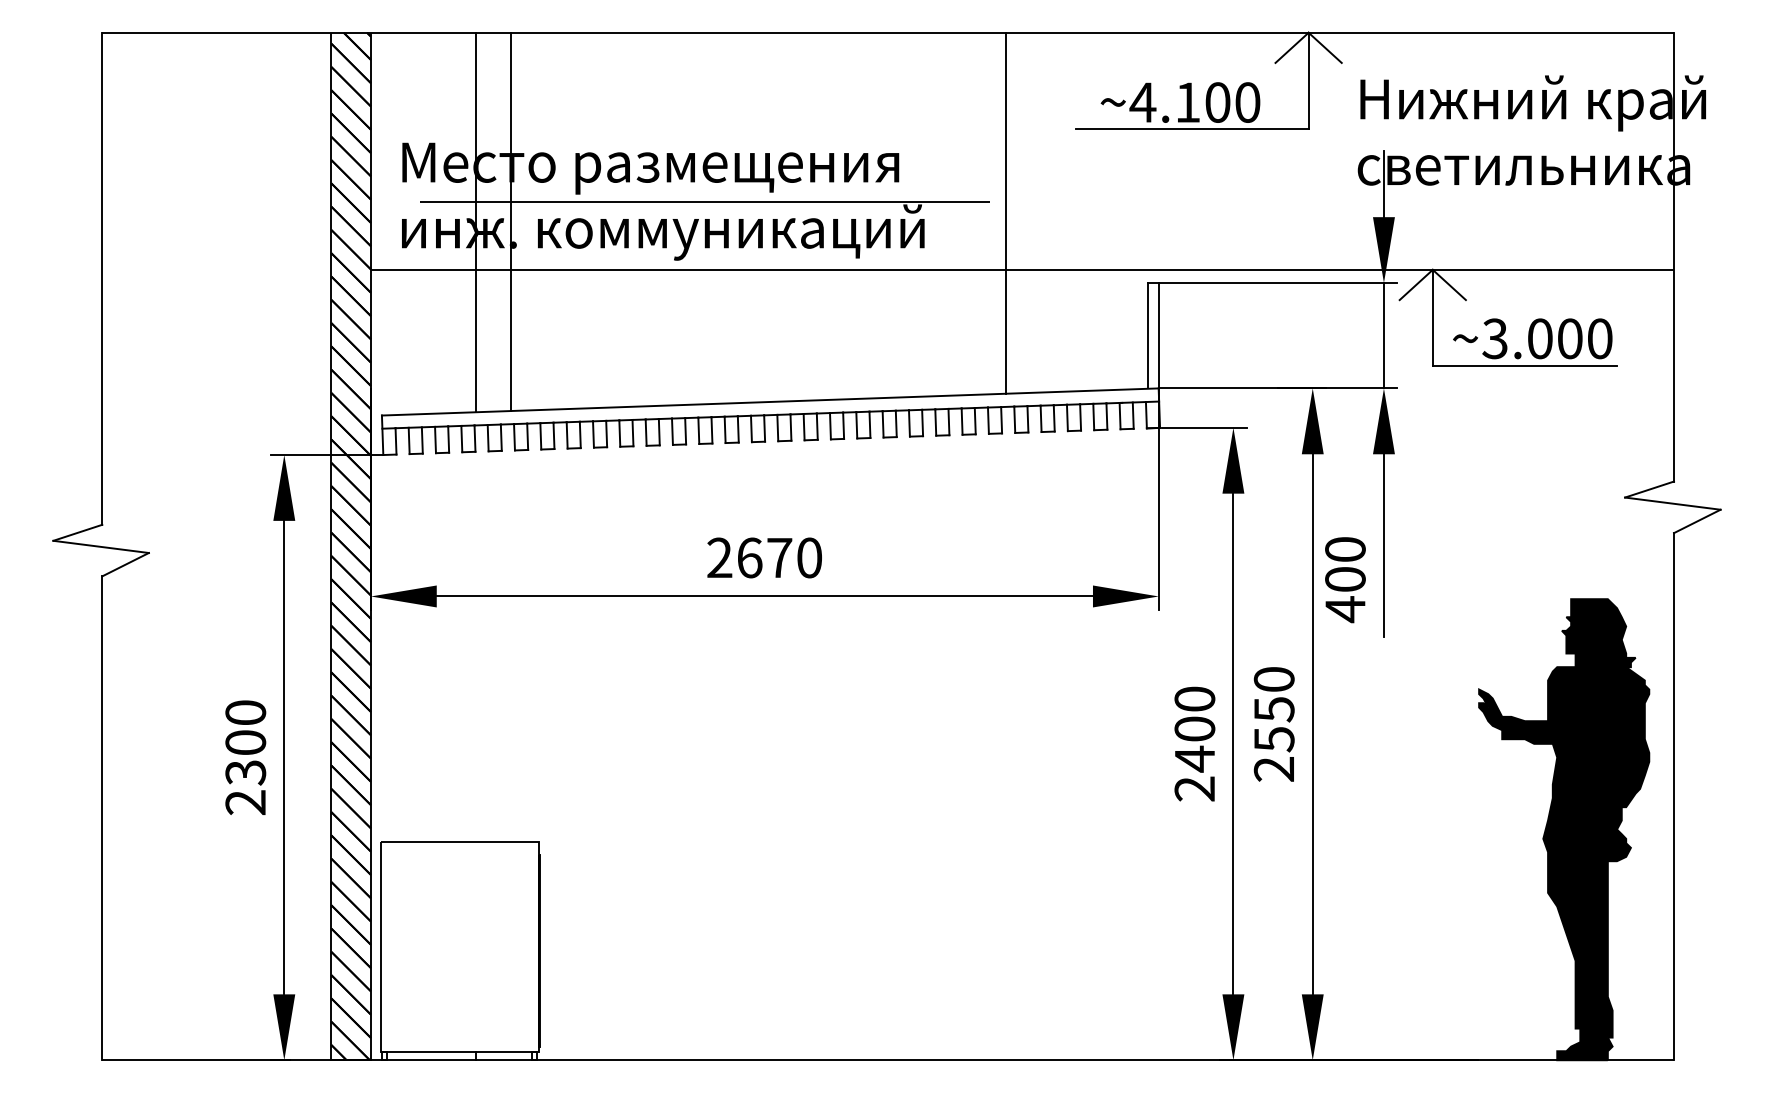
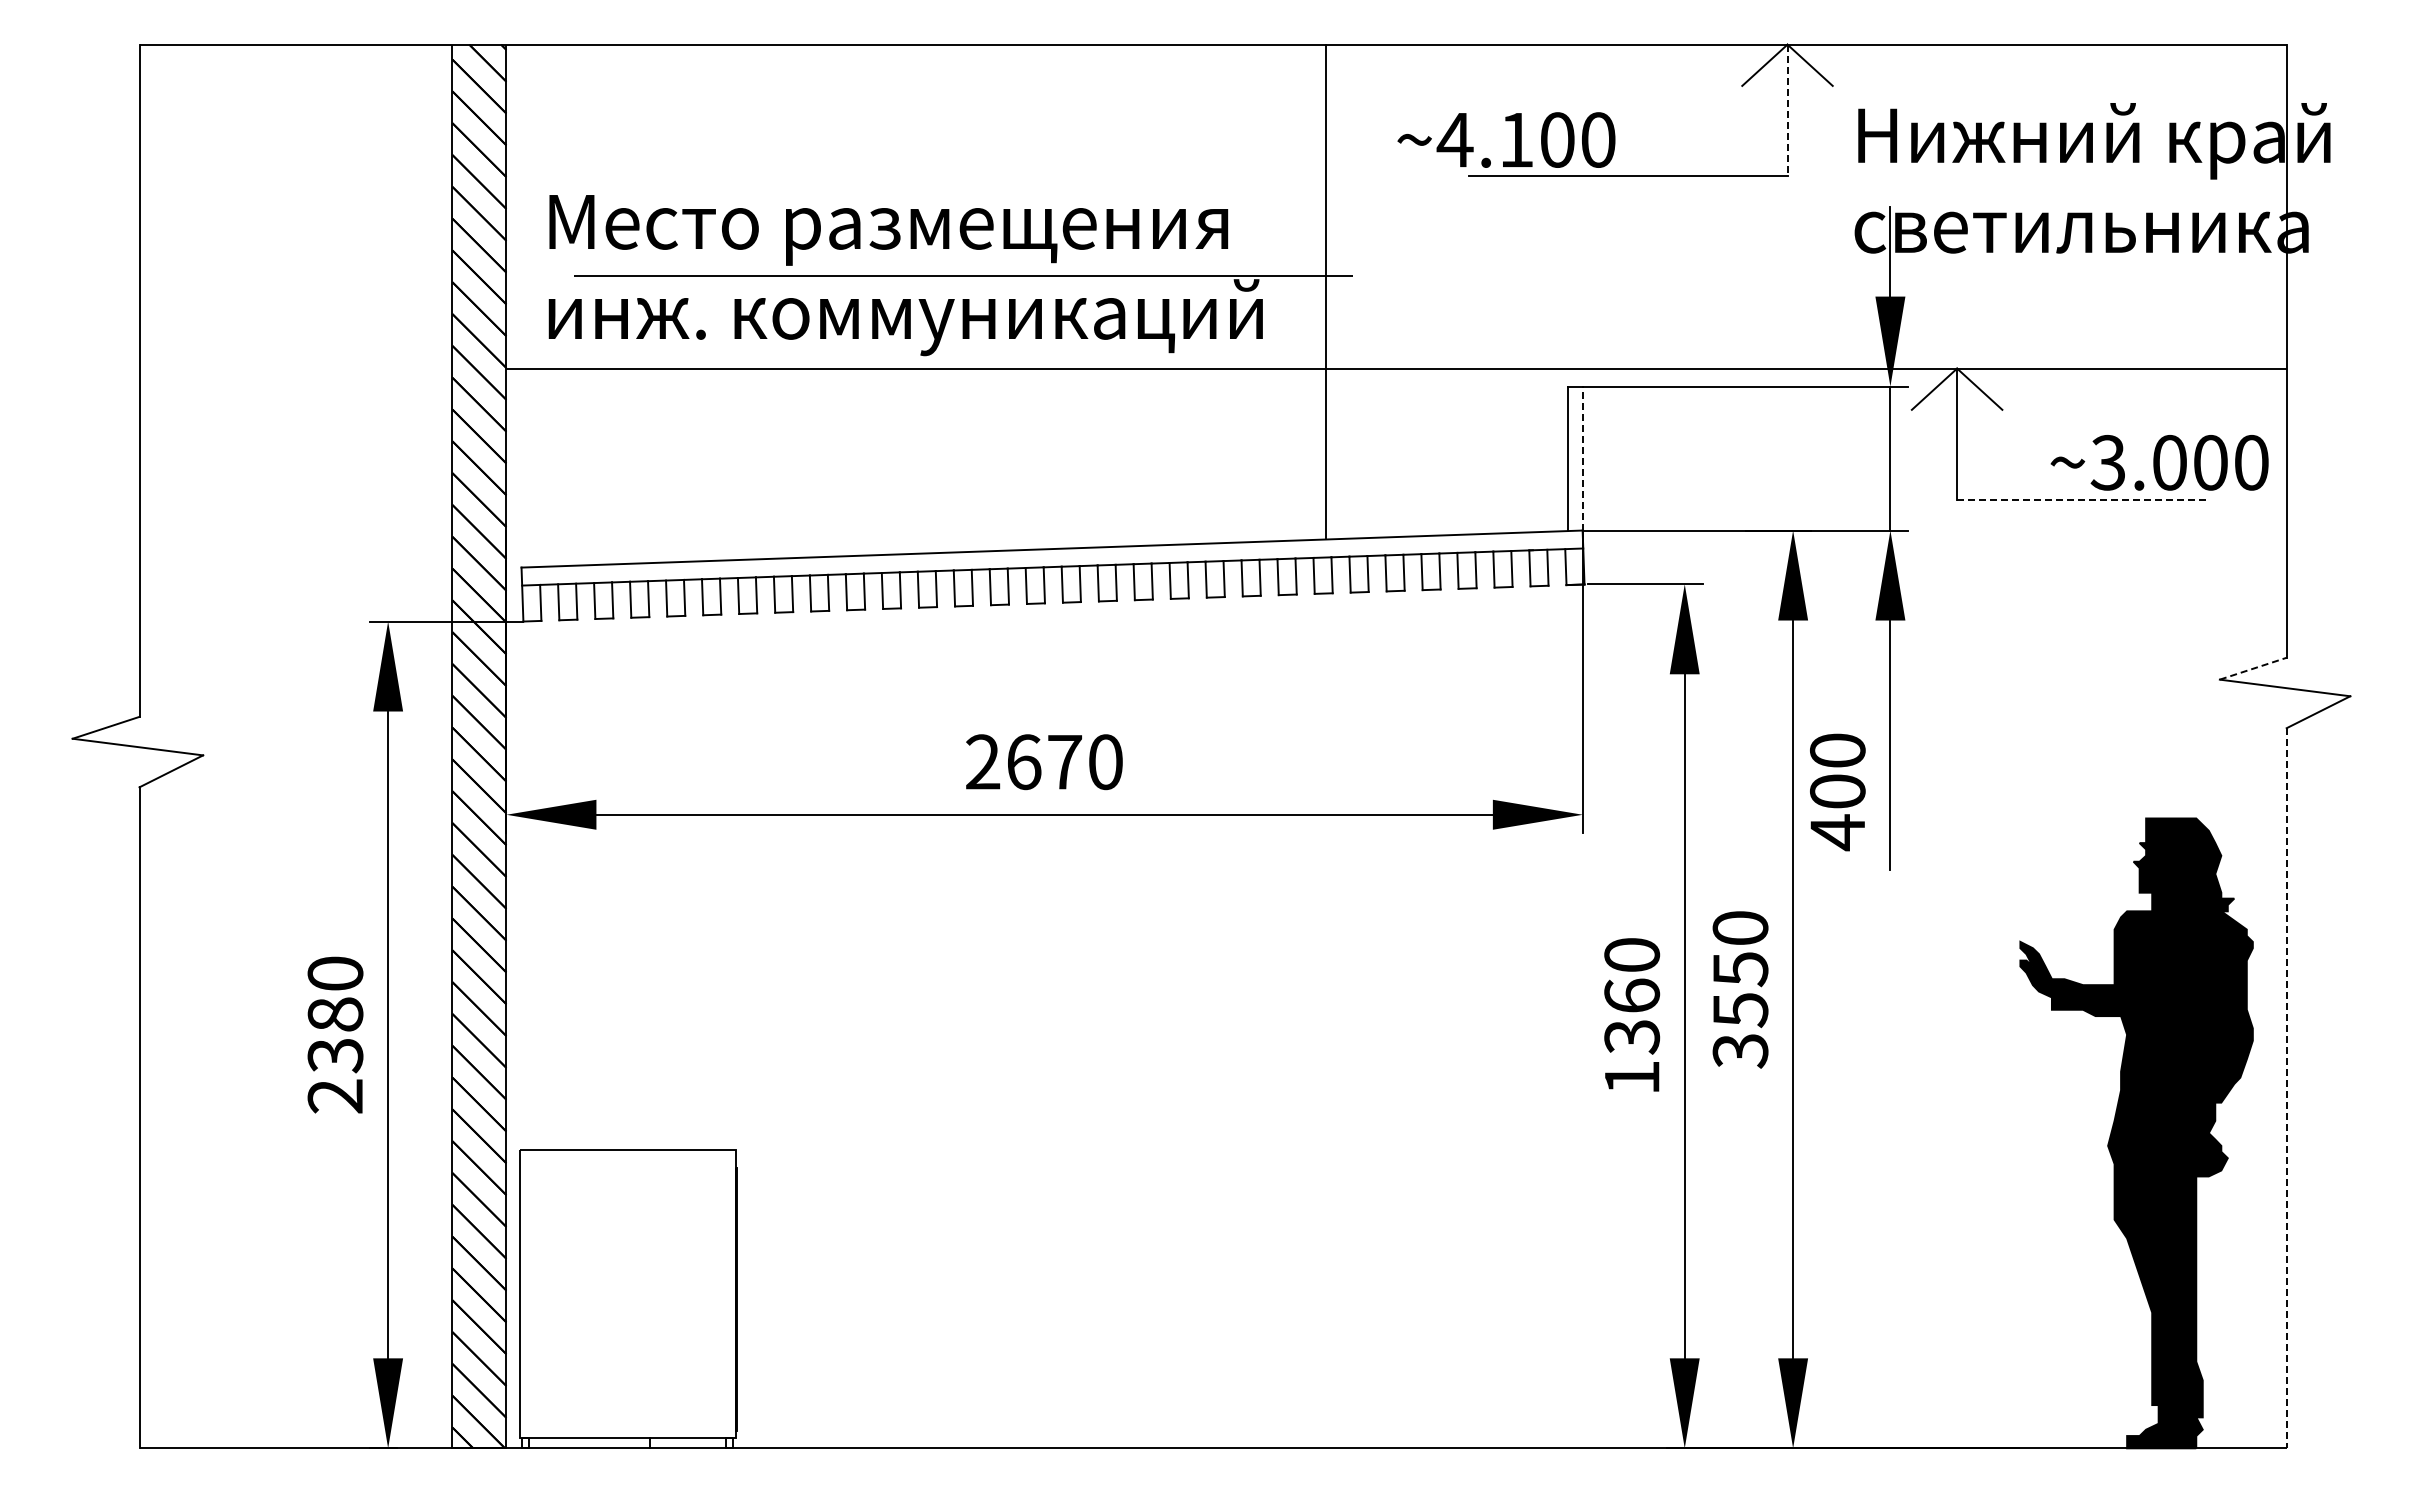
line: (1308, 80) -> (1787, 110), solid -> dashed
text: (1180, 102) -> (1506, 139), moved
line: (1005, 212) -> (1325, 290), moved
line: (510, 221) -> (697, 302), removed
line: (476, 222) -> (650, 303), removed
line: (1158, 335) -> (1582, 458), solid -> dashed
text: (1532, 338) -> (2159, 462), moved
line: (1525, 365) -> (2083, 499), solid -> dashed
line: (1649, 489) -> (2253, 668), solid -> dashed
text: (245, 742) -> (335, 1014), 2300 -> 2380
text: (1195, 758) -> (1632, 1036), 2400 -> 1360
text: (1274, 769) -> (1740, 1051), 2550 -> 3550
line: (1673, 796) -> (2286, 1088), solid -> dashed

